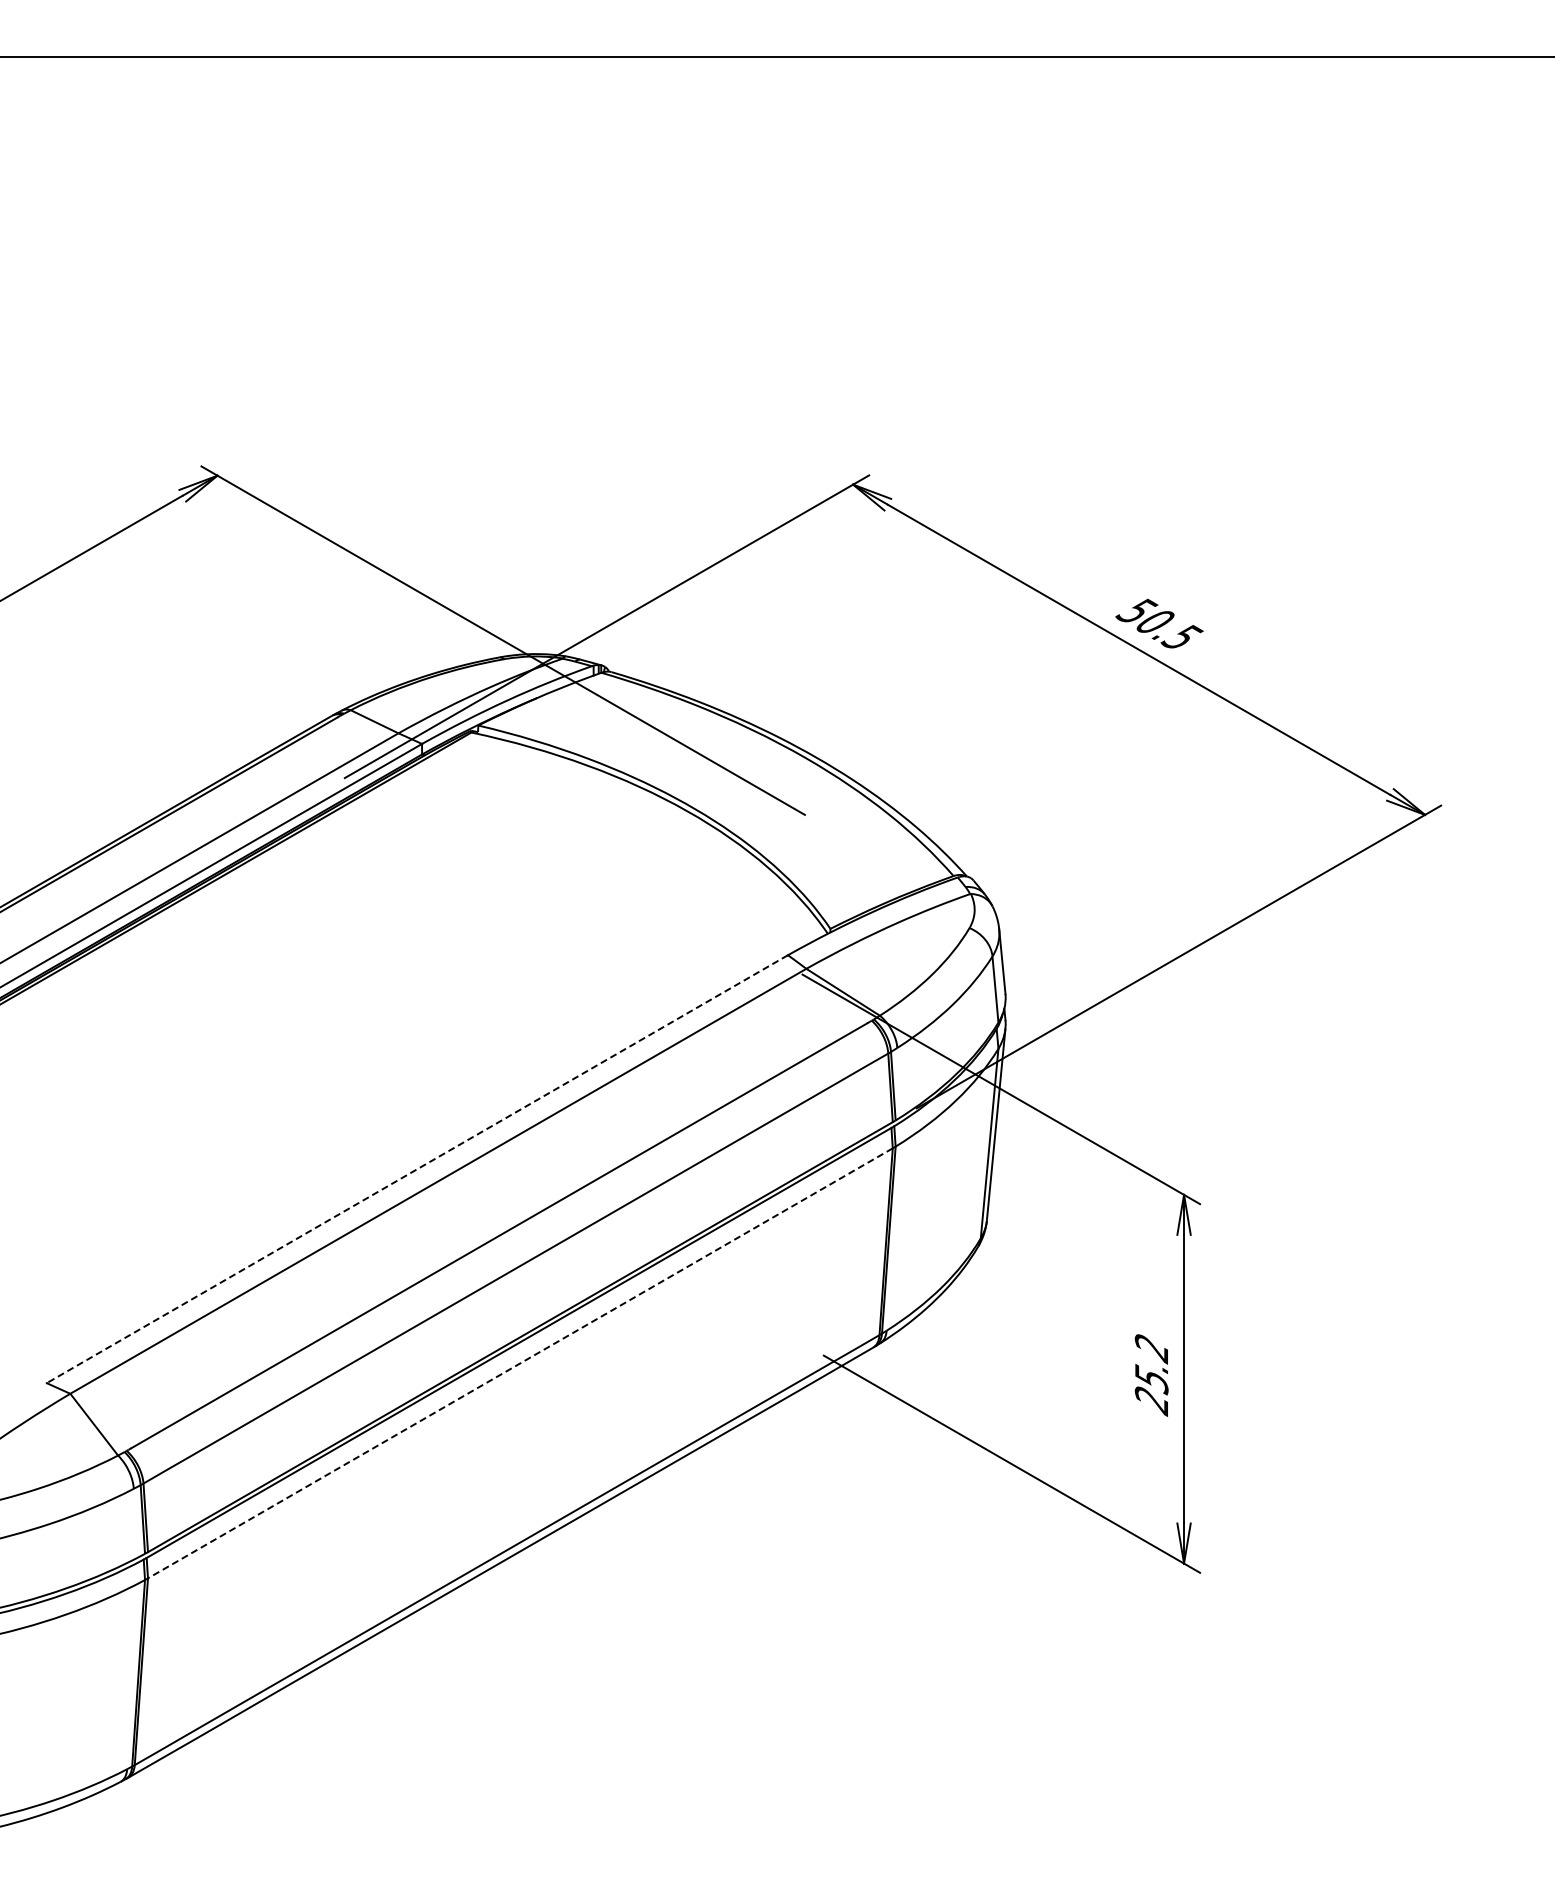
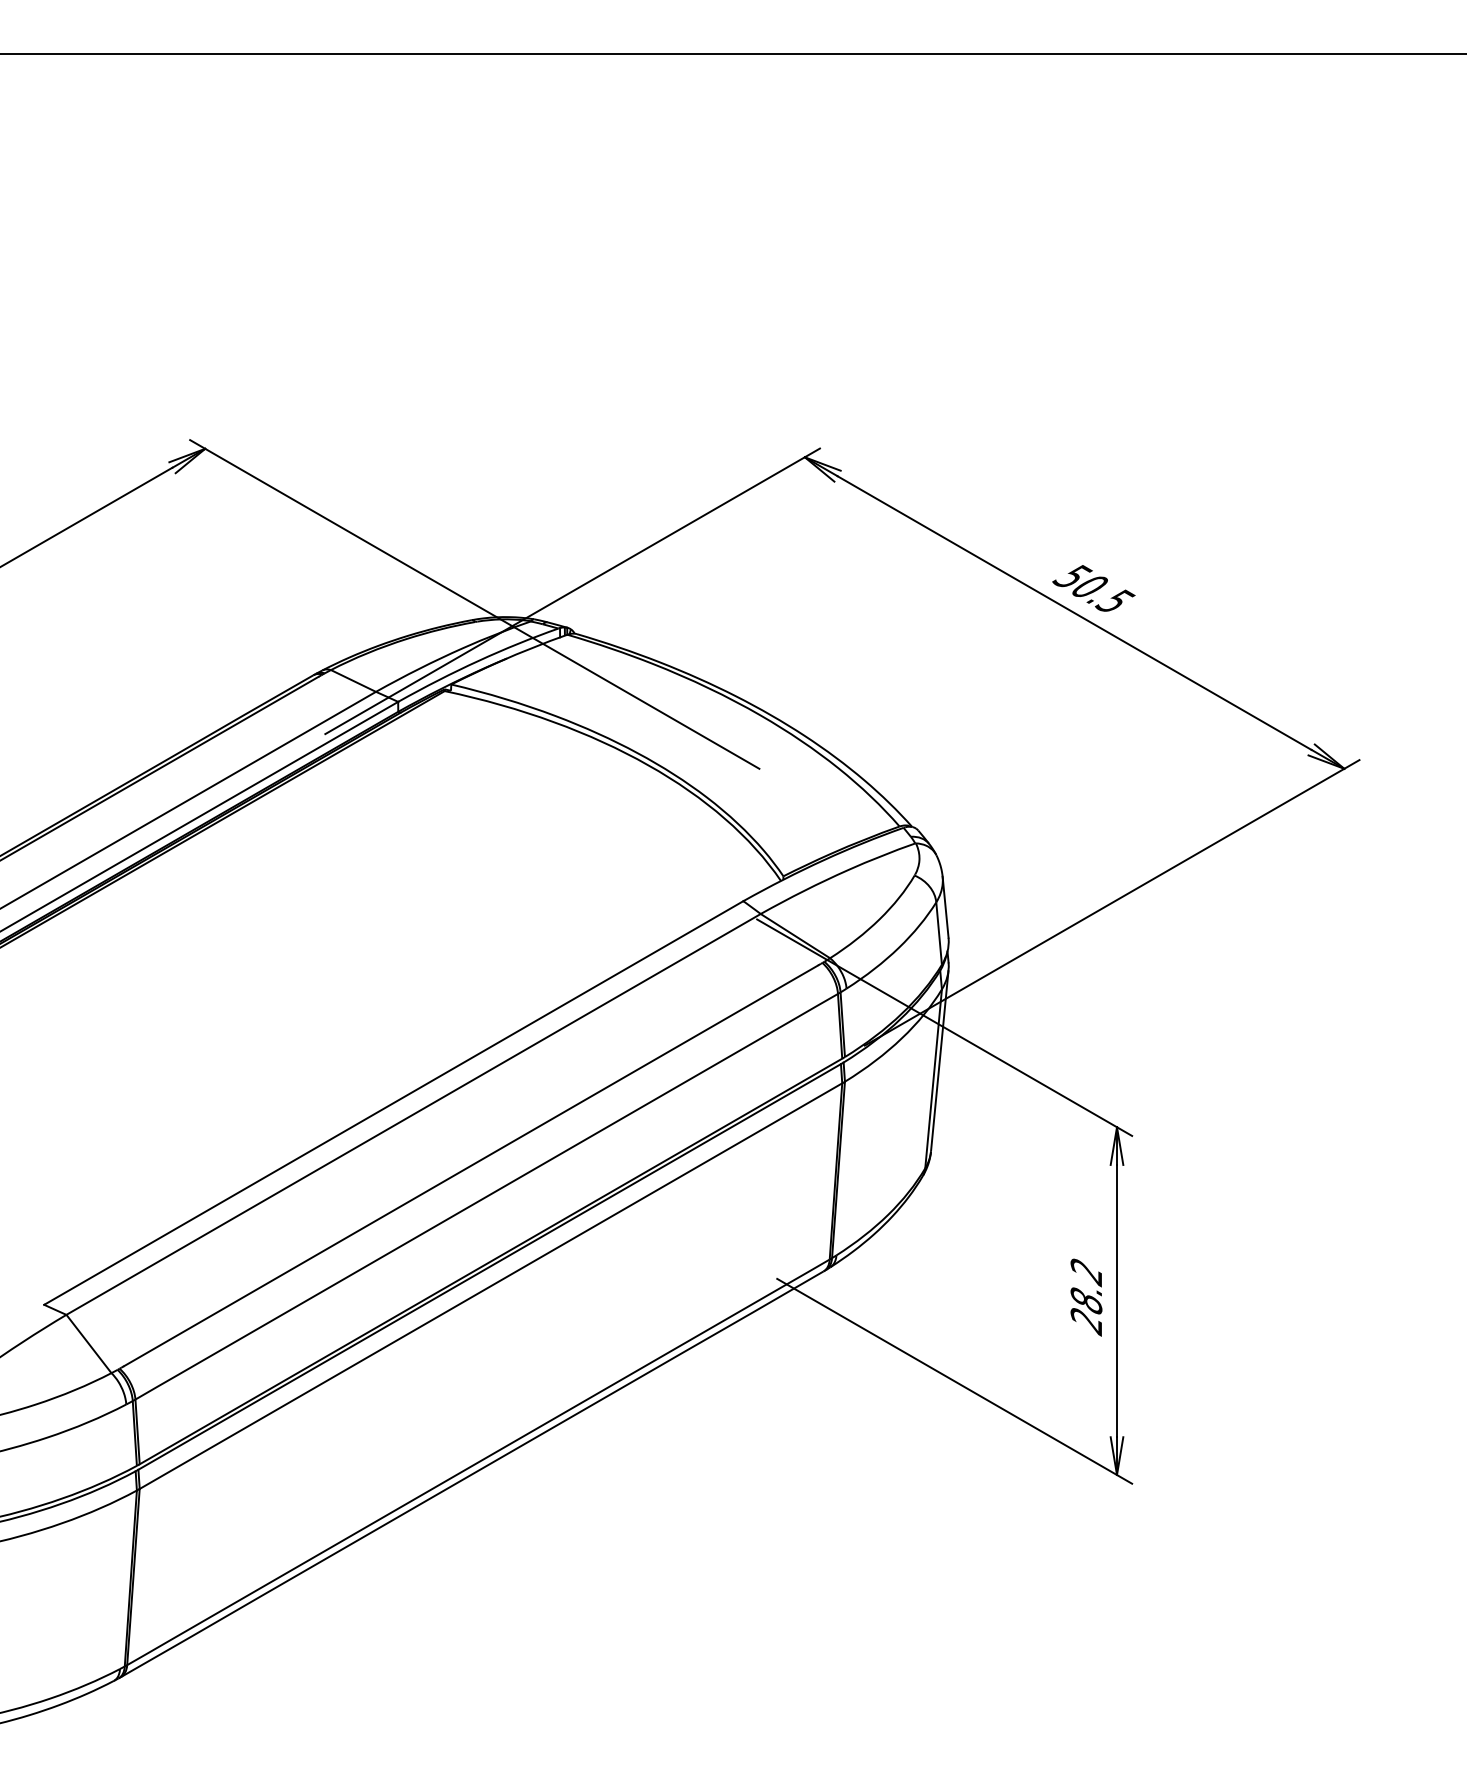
line: (417, 1169) -> (393, 1103), dashed -> solid
line: (520, 1363) -> (491, 1286), dashed -> solid
text: (1151, 1379) -> (1086, 1301), 25.2 -> 28.2

